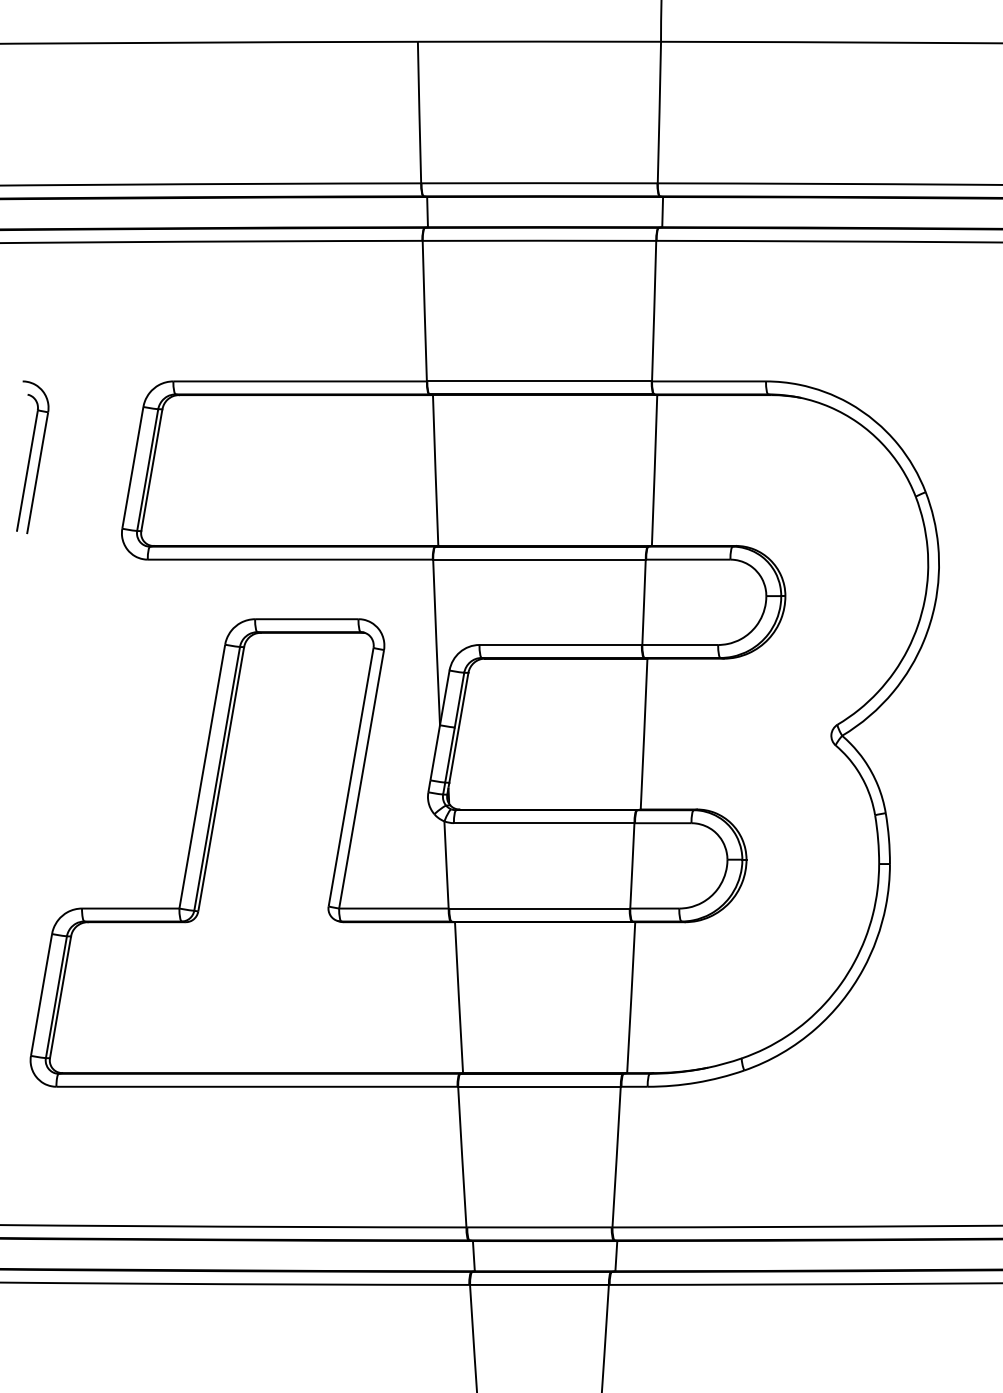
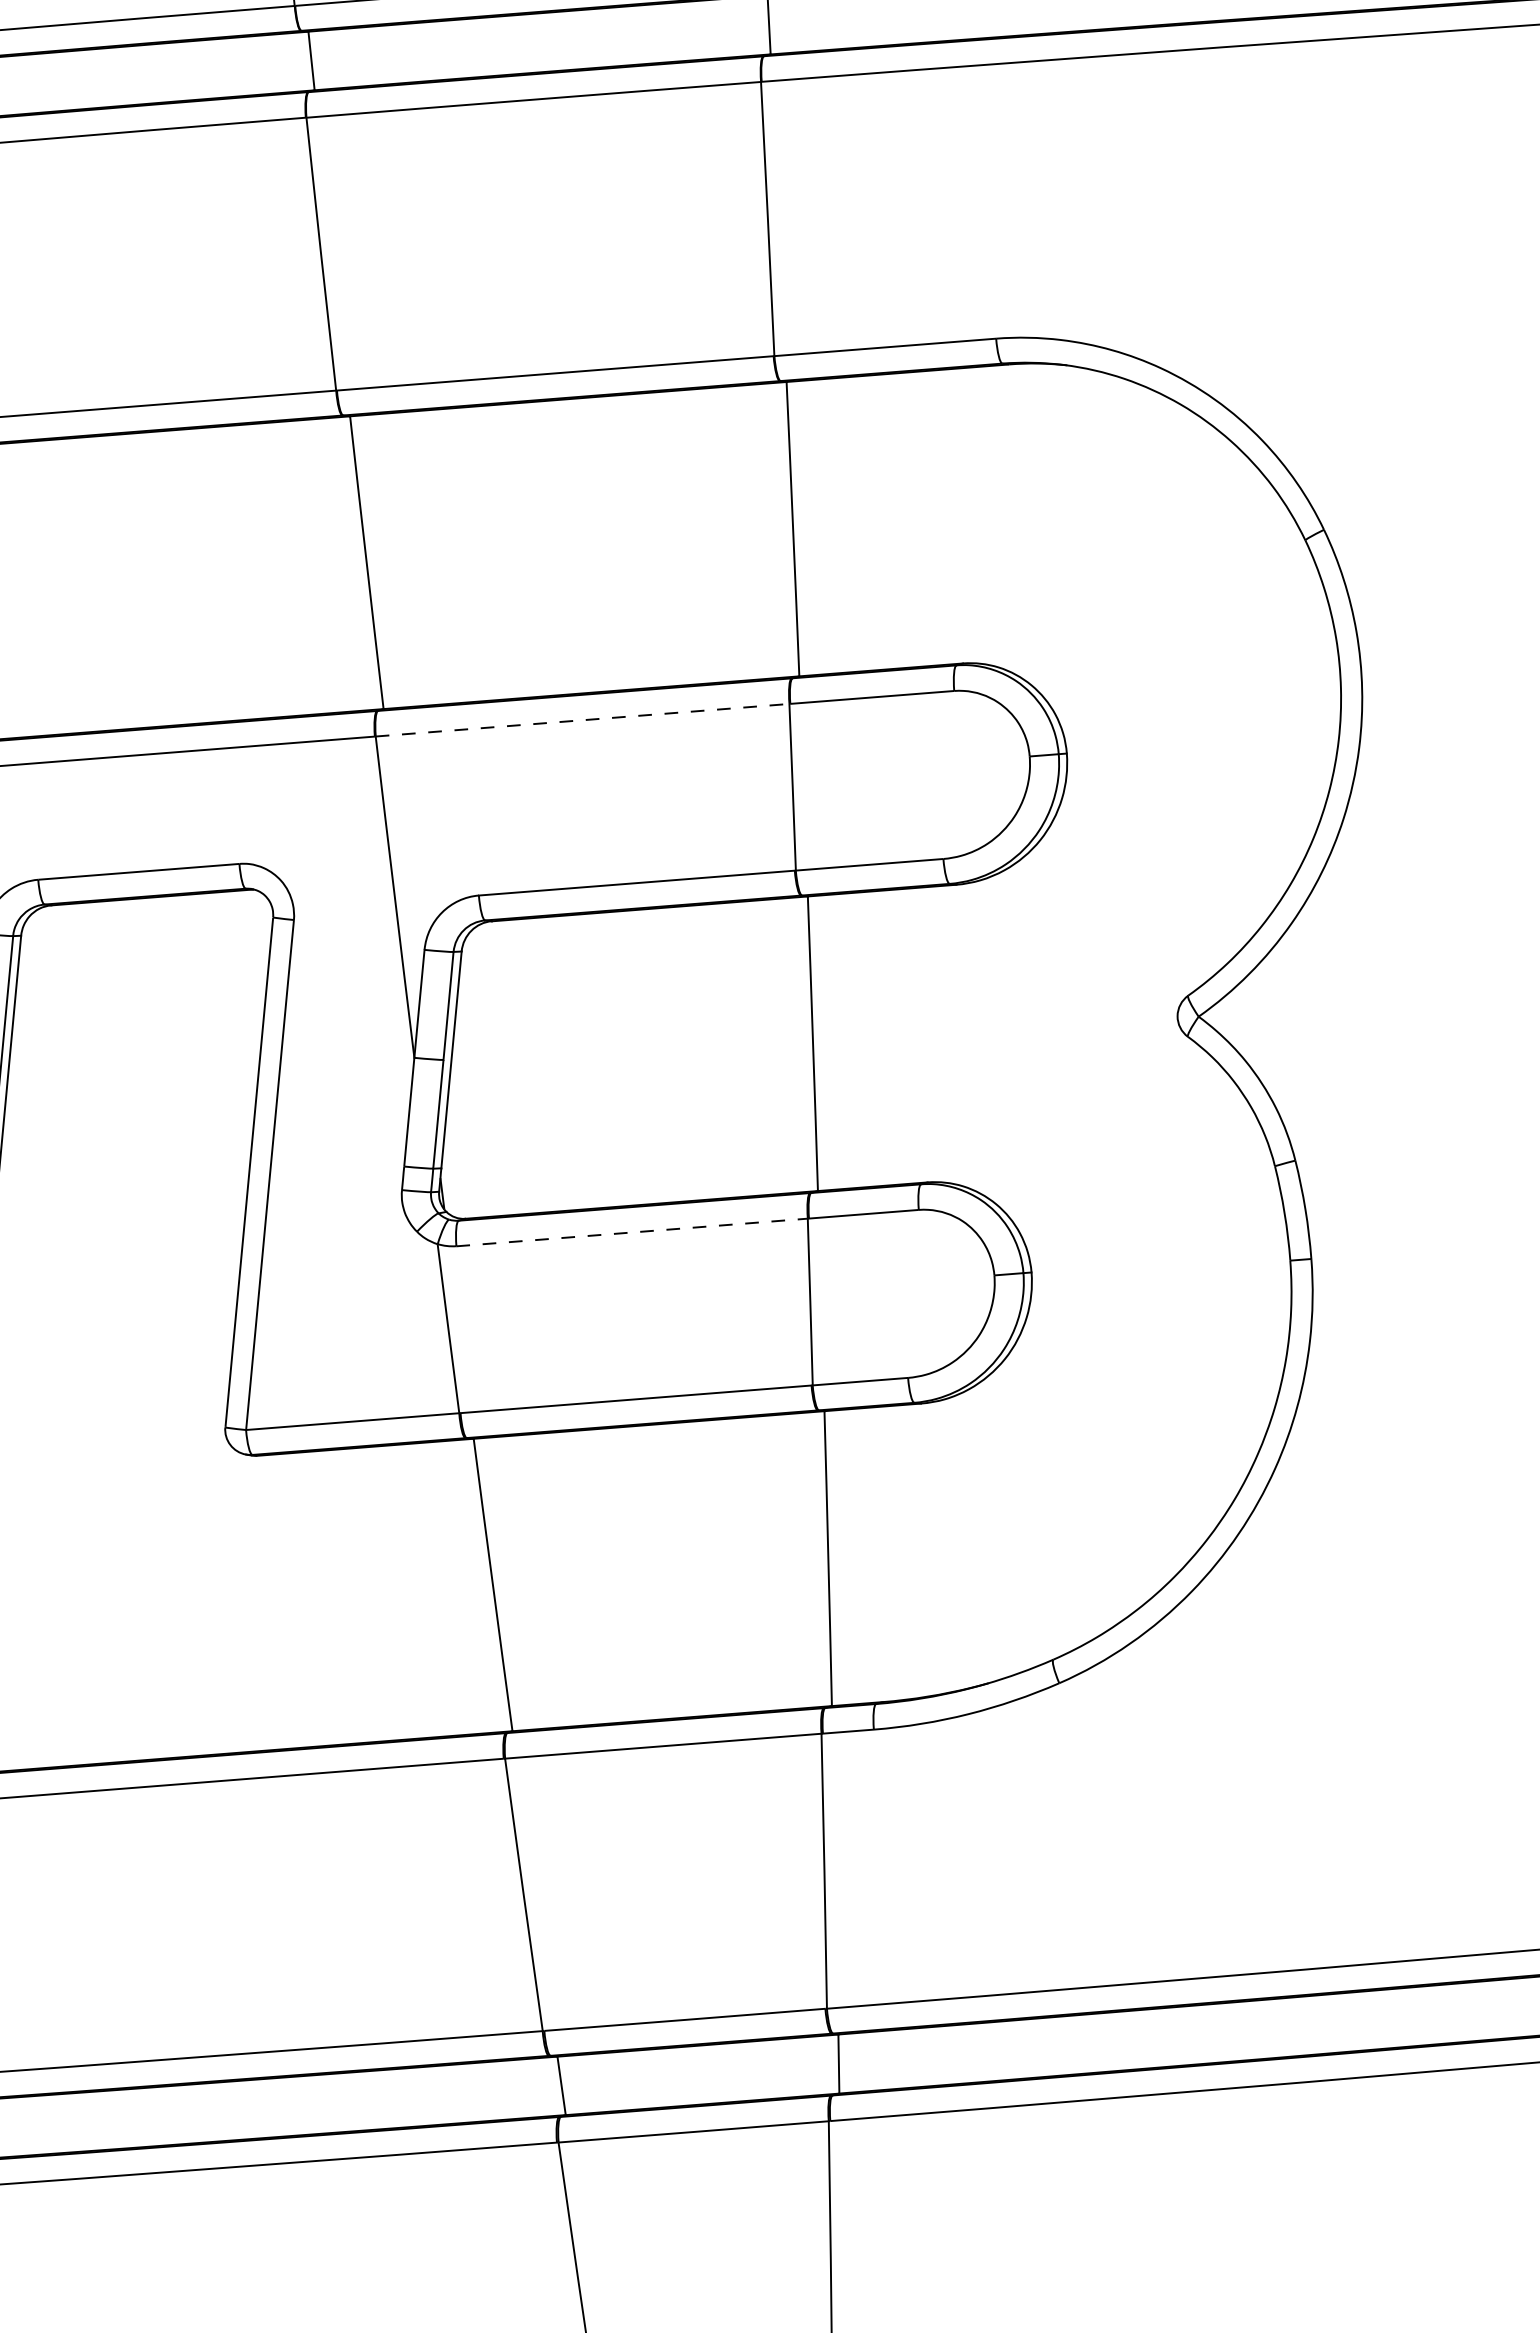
line: (539, 559) -> (582, 719), solid -> dashed
line: (544, 823) -> (632, 1232), solid -> dashed

